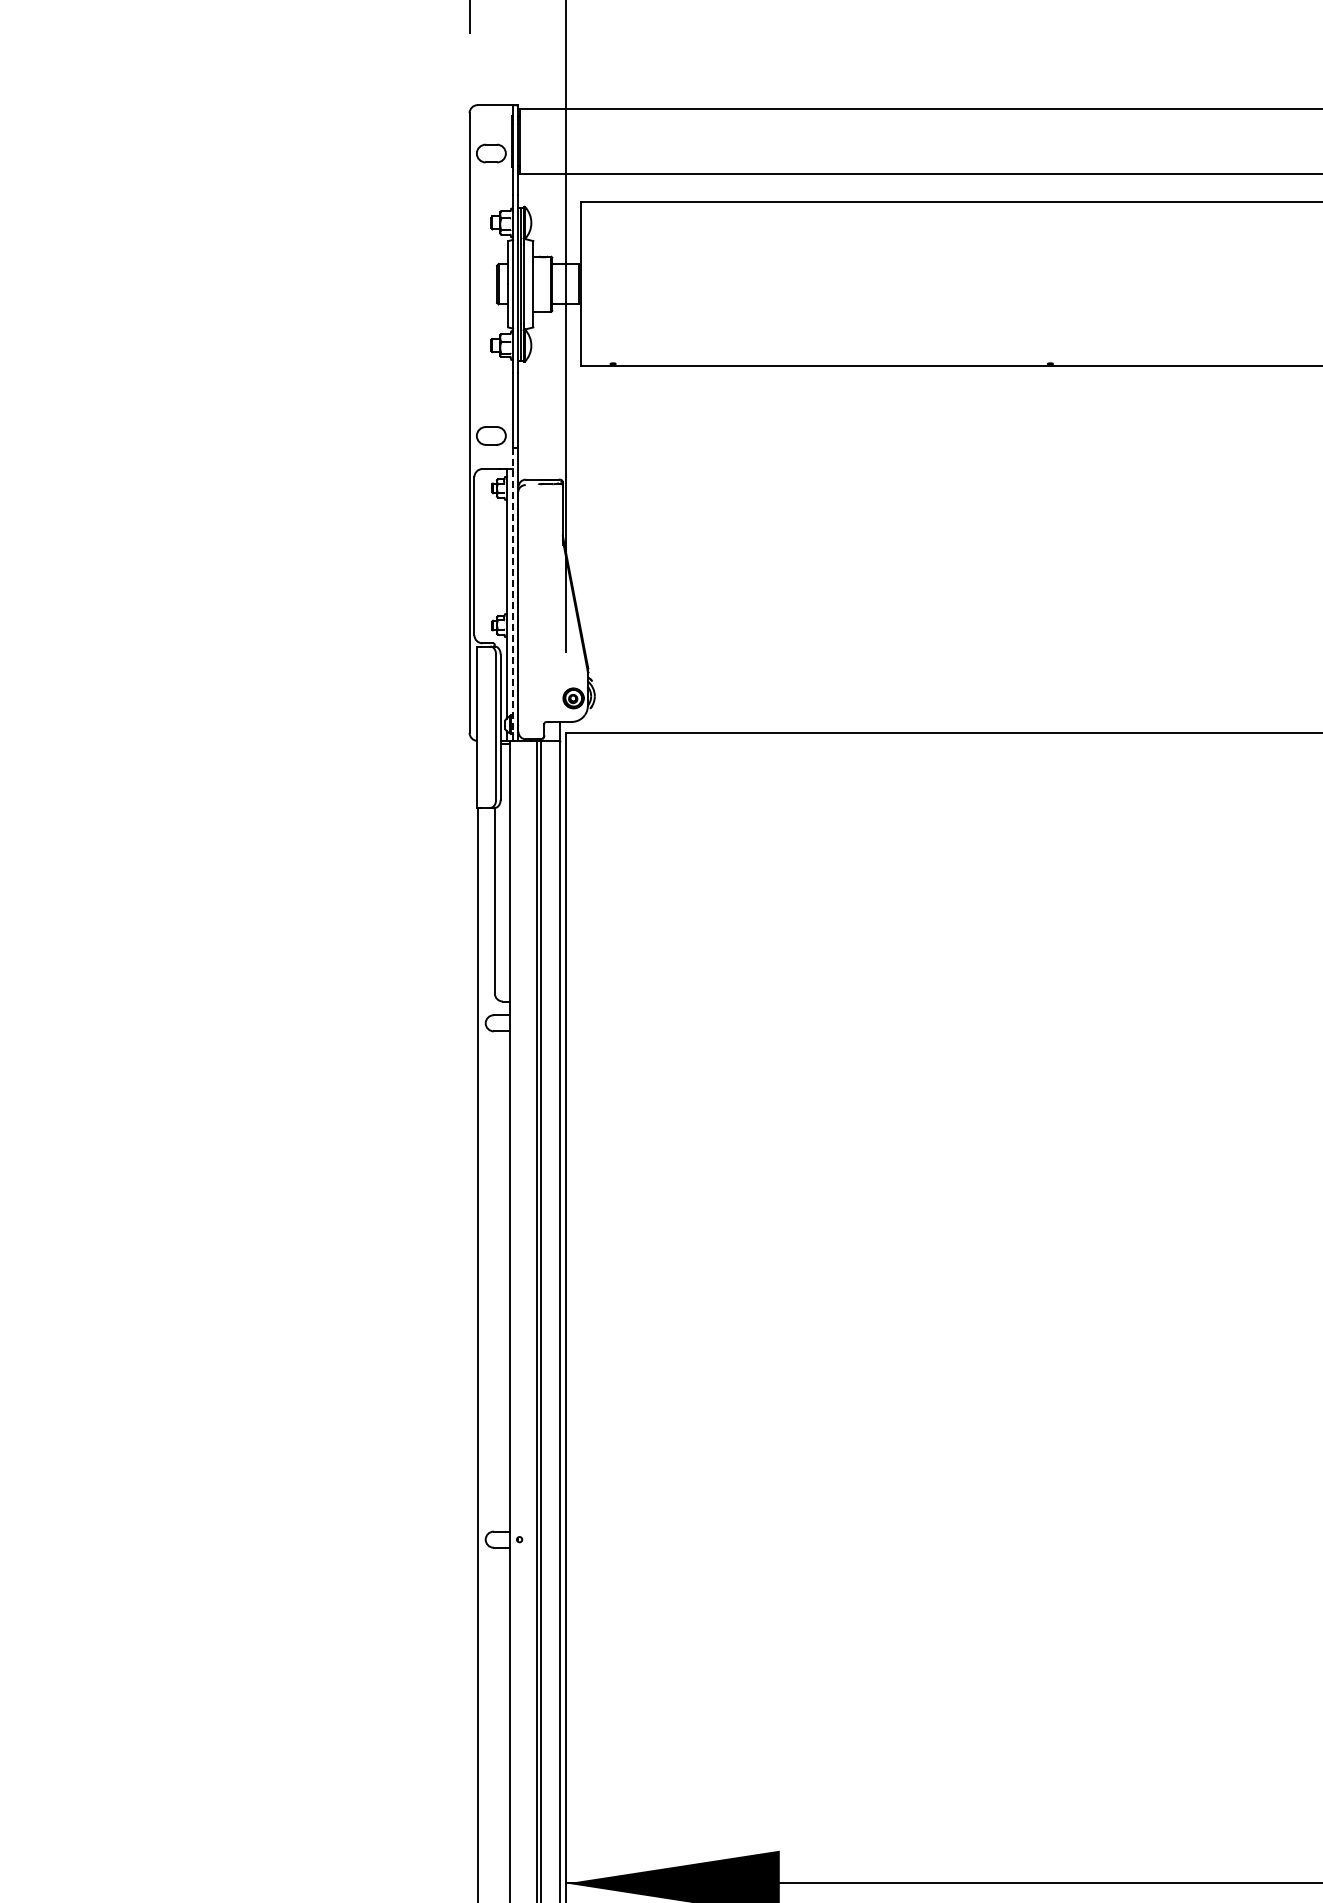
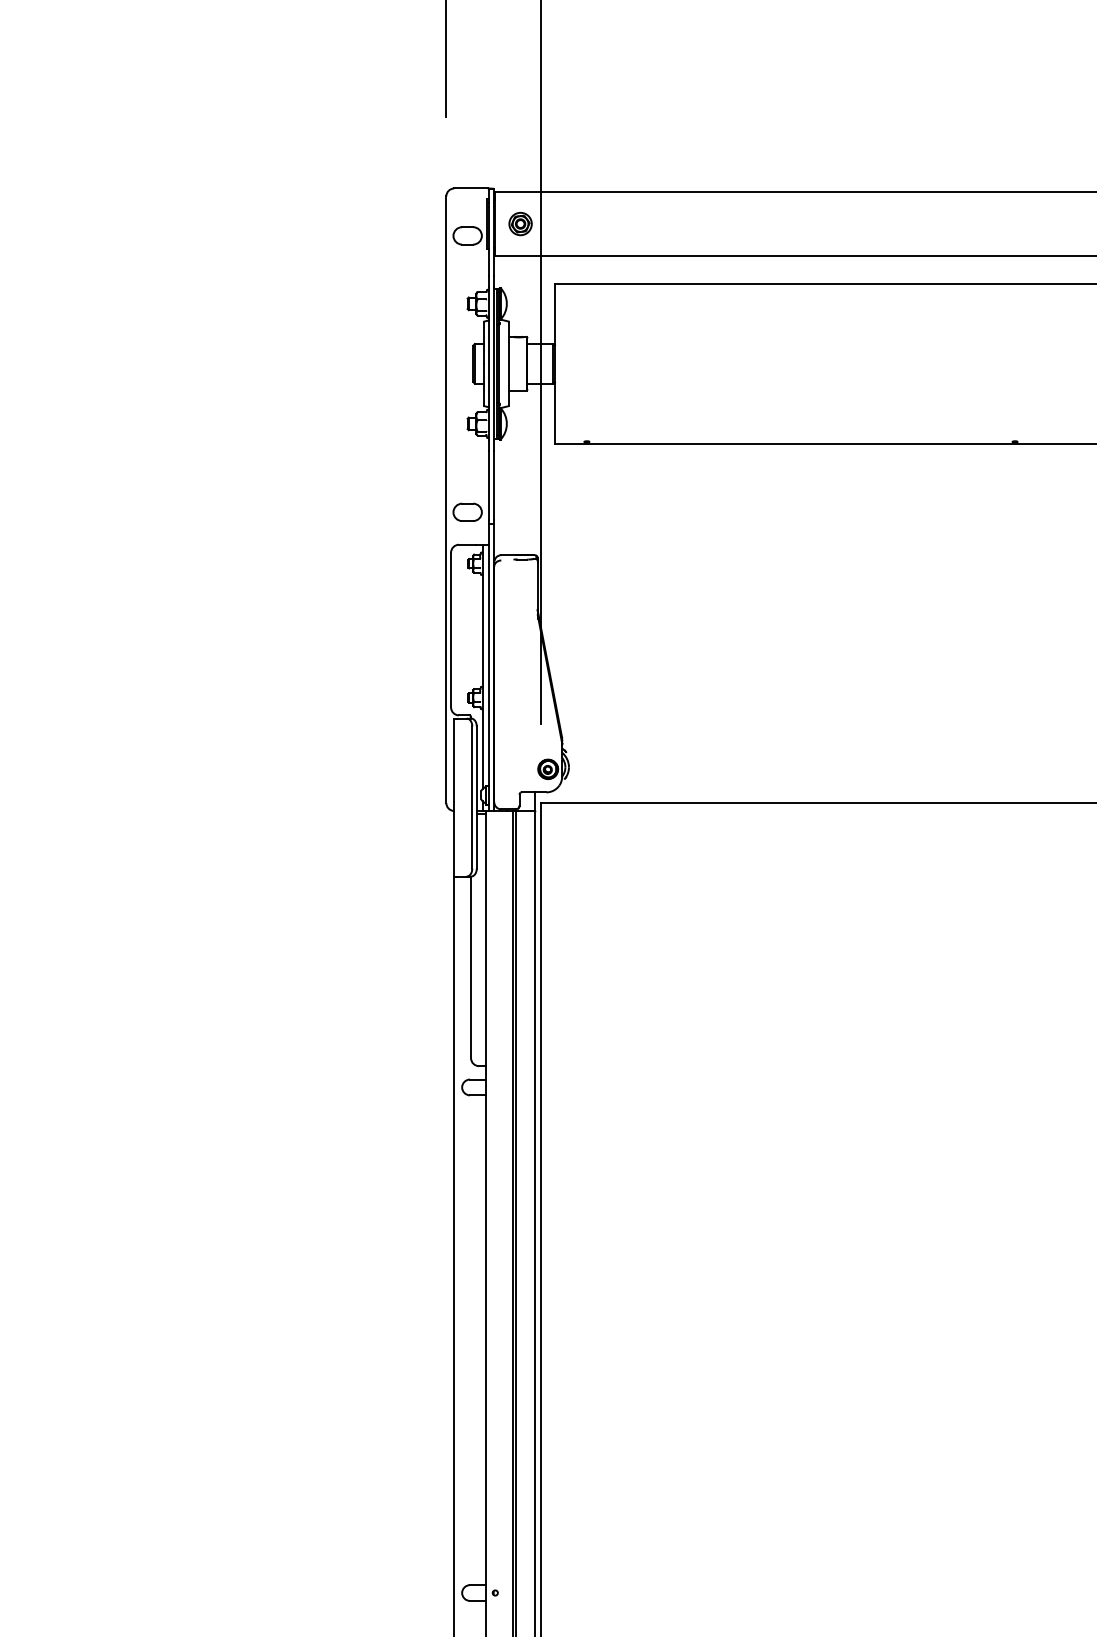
part: (545, 141) -> (520, 224), added
line: (513, 590) -> (489, 663), dashed -> solid

